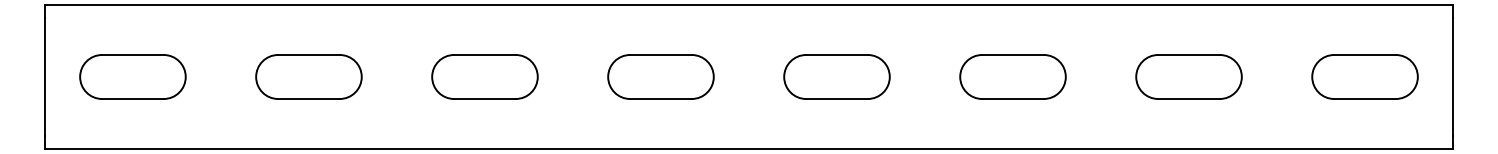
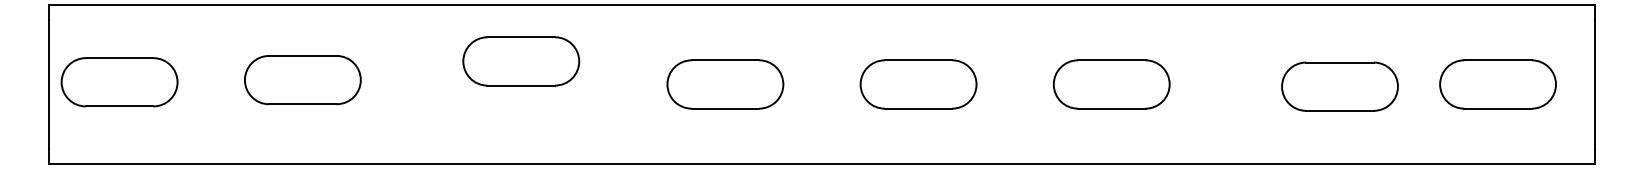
part: (132, 76) -> (119, 81), moved
part: (308, 76) -> (302, 79), moved
part: (484, 76) -> (520, 60), moved
part: (1188, 76) -> (1339, 86), moved

